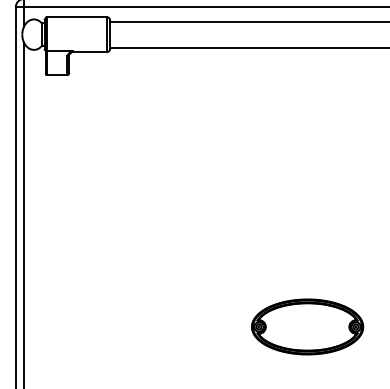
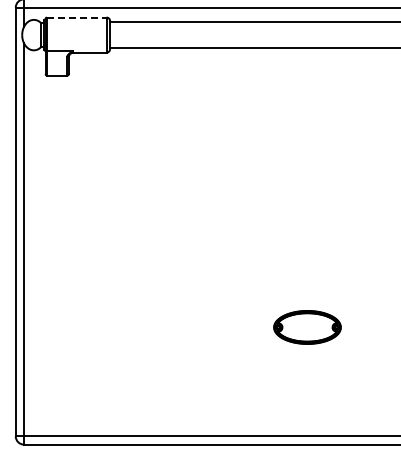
line: (76, 17) -> (76, 17), solid -> dashed
part: (307, 327) -> (307, 327), size x0.6

